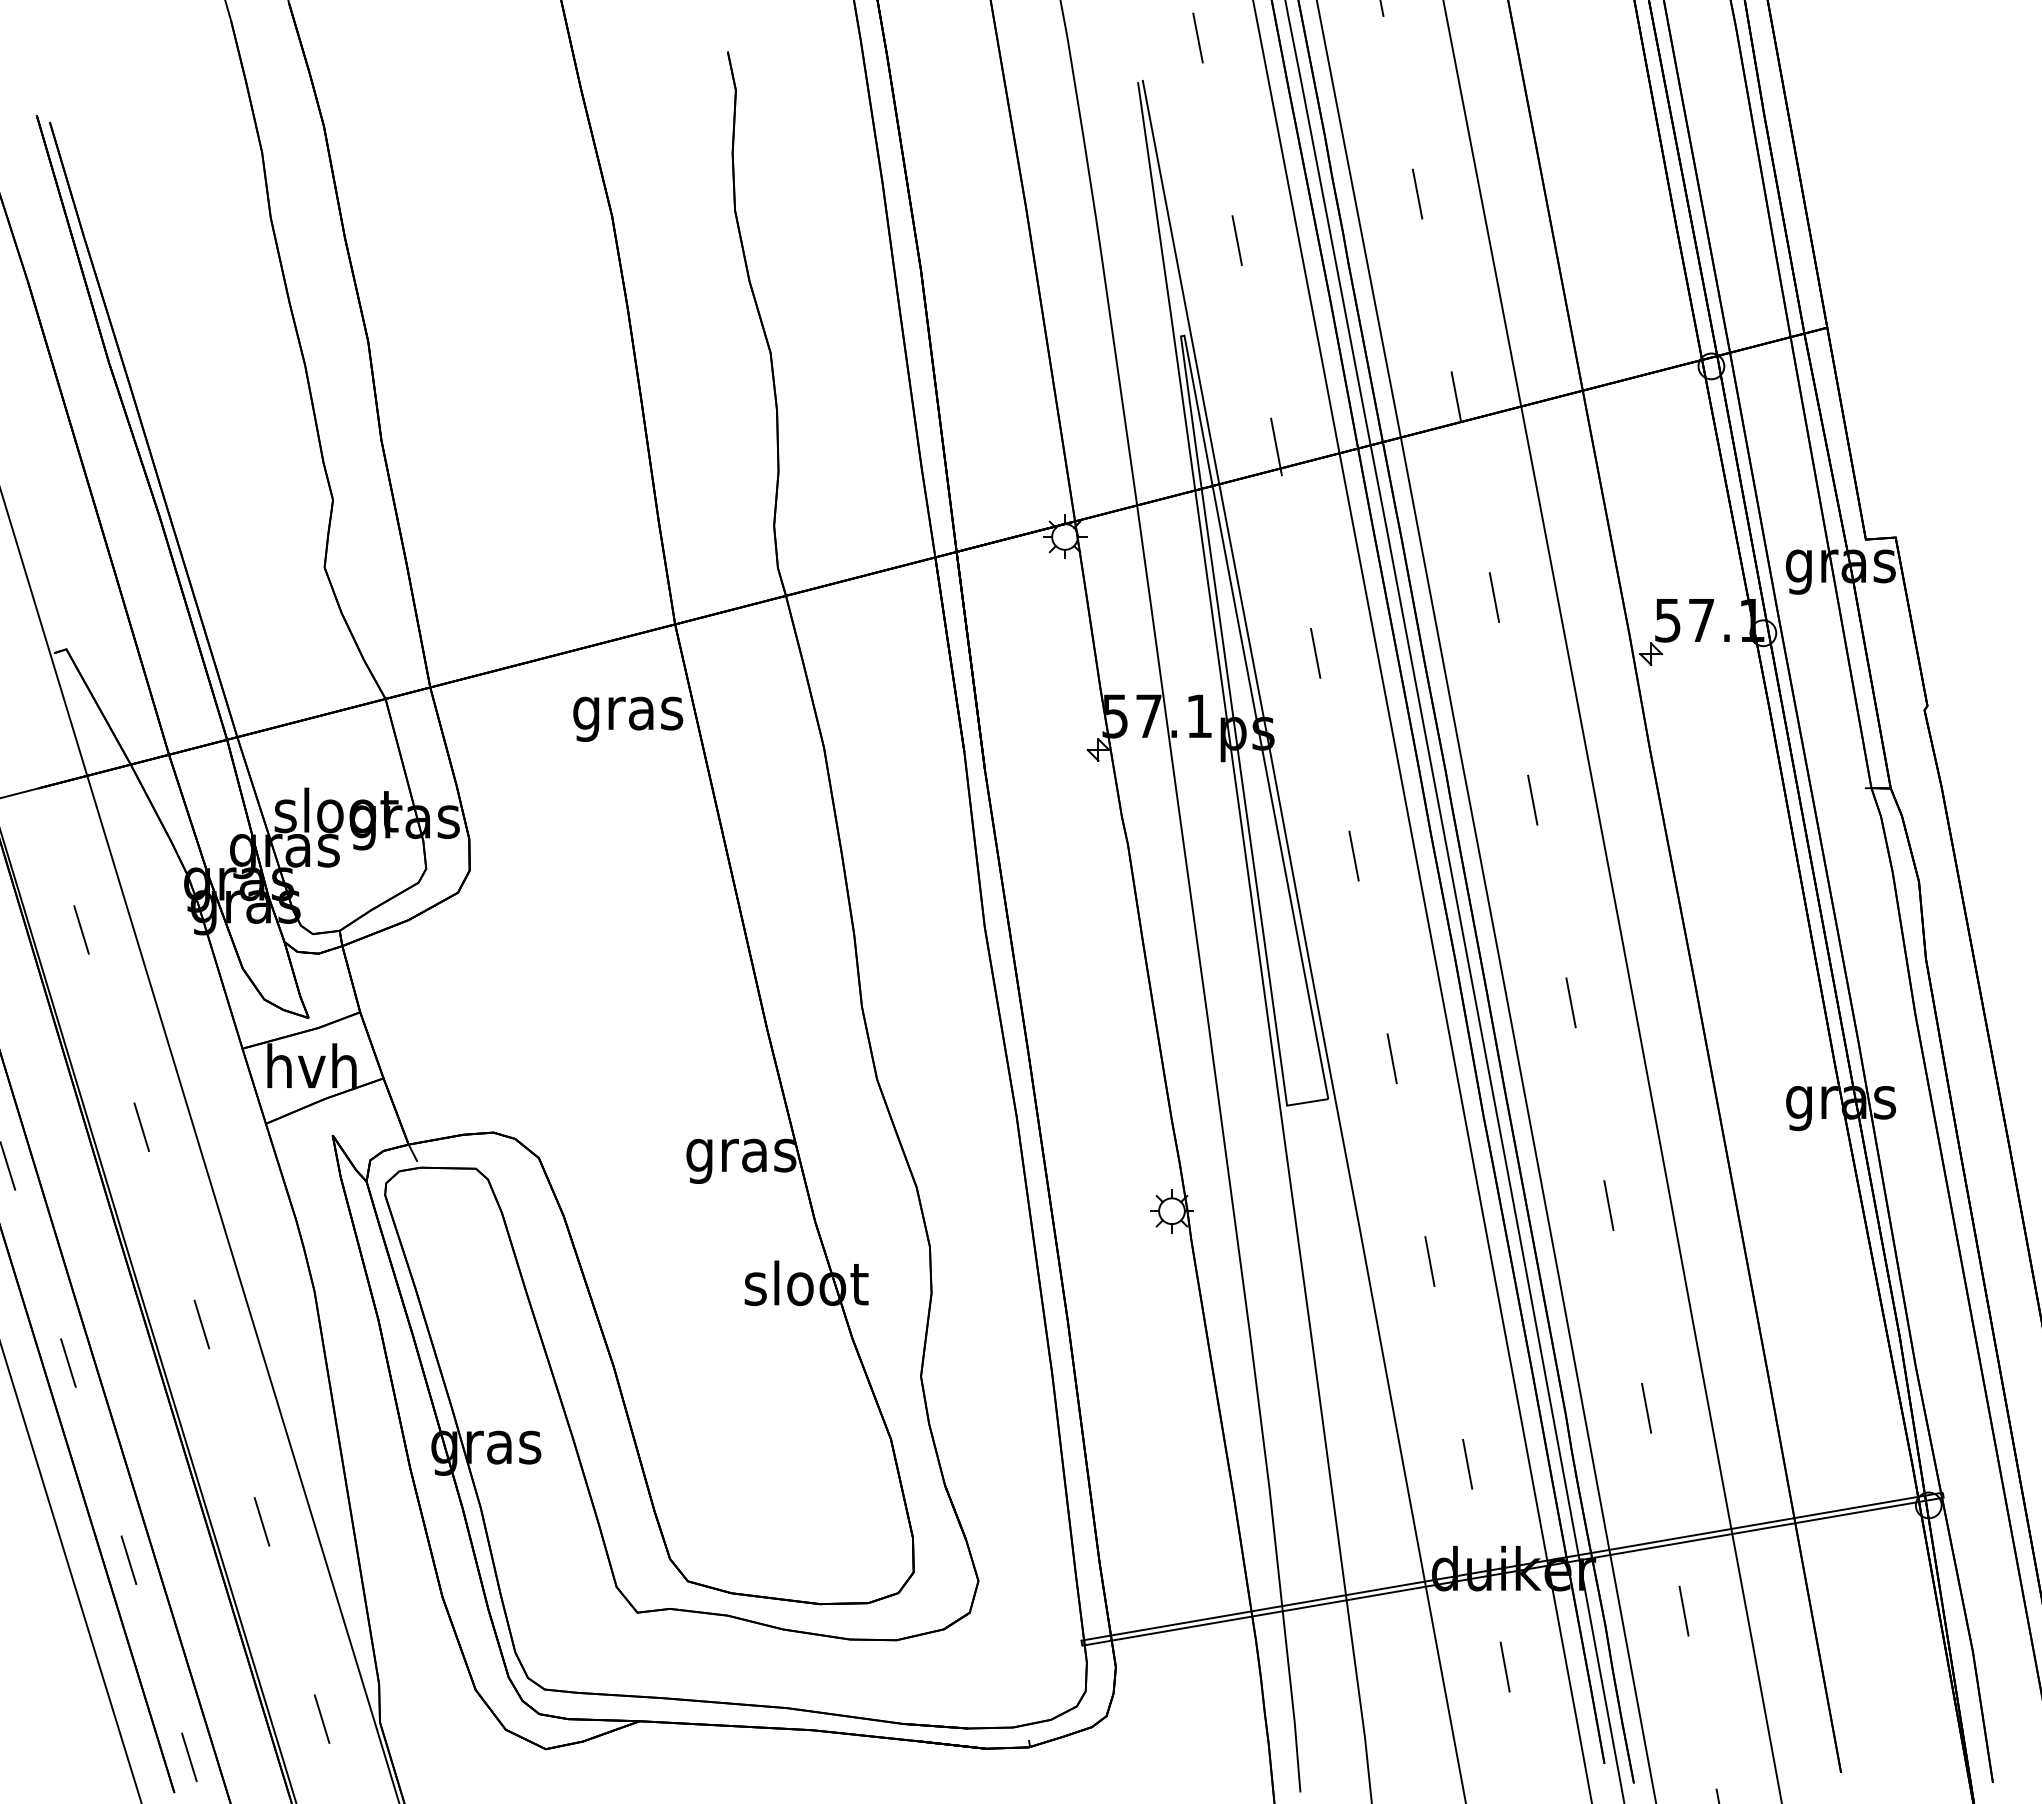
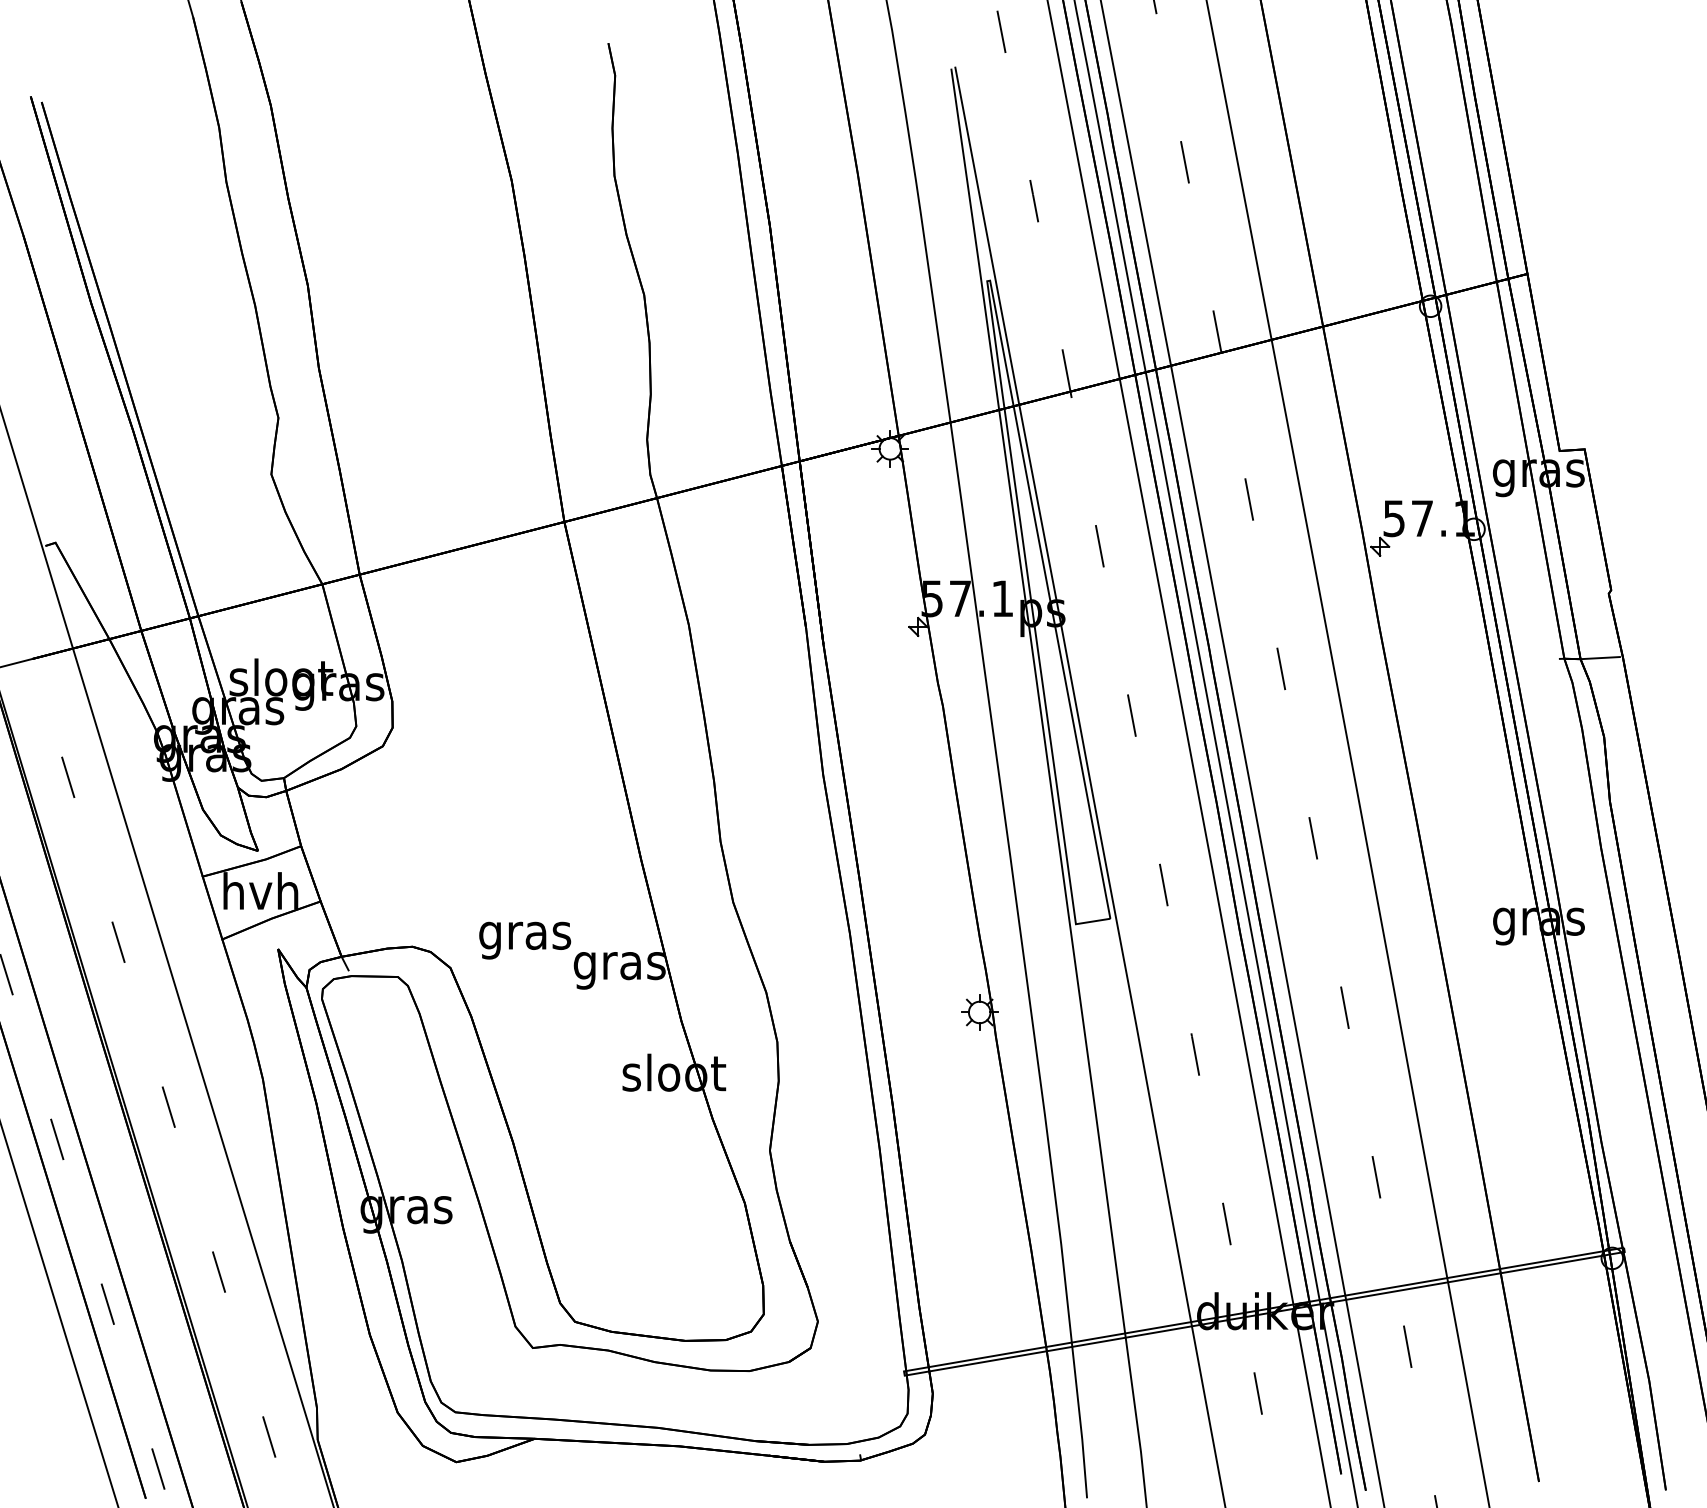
text: (628, 718) -> (525, 939), moved
line: (1914, 786) -> (1600, 657), added

